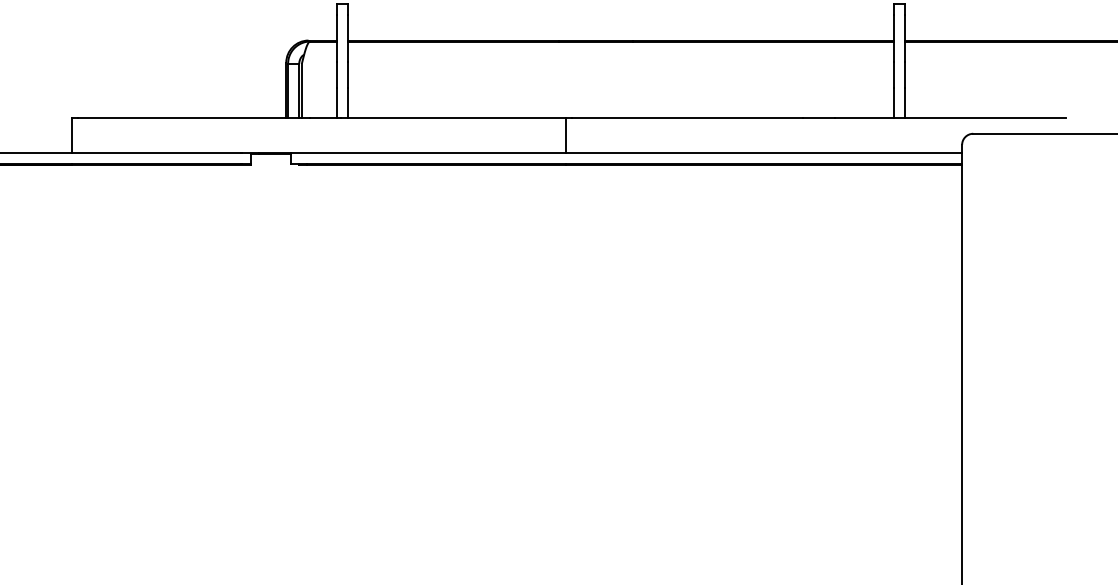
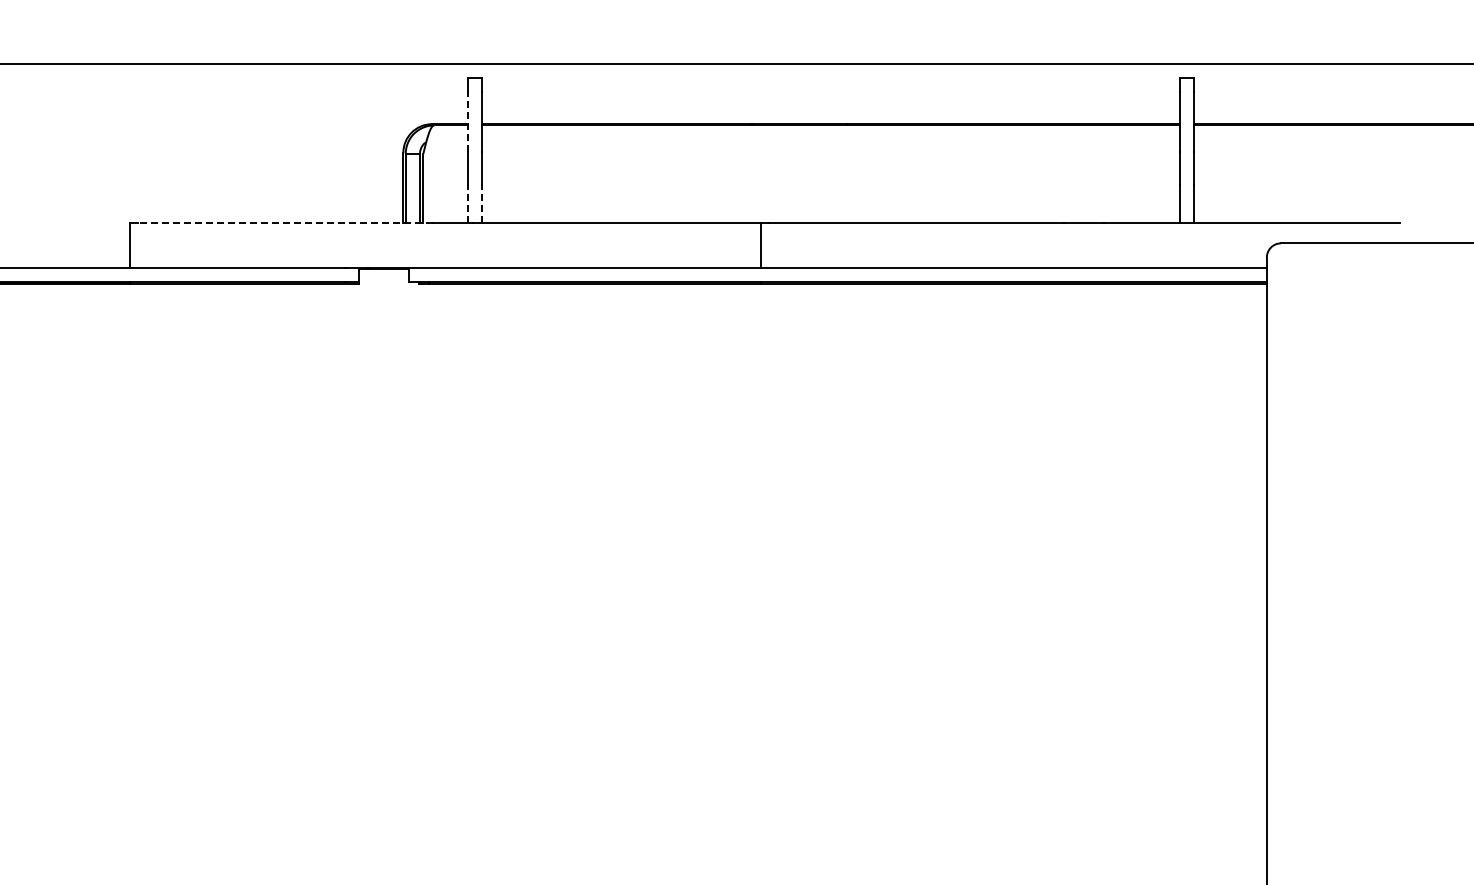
line: (337, 38) -> (468, 121), solid -> dashed
line: (337, 103) -> (468, 204), solid -> dashed
line: (348, 103) -> (482, 204), solid -> dashed
line: (194, 117) -> (285, 222), solid -> dashed

